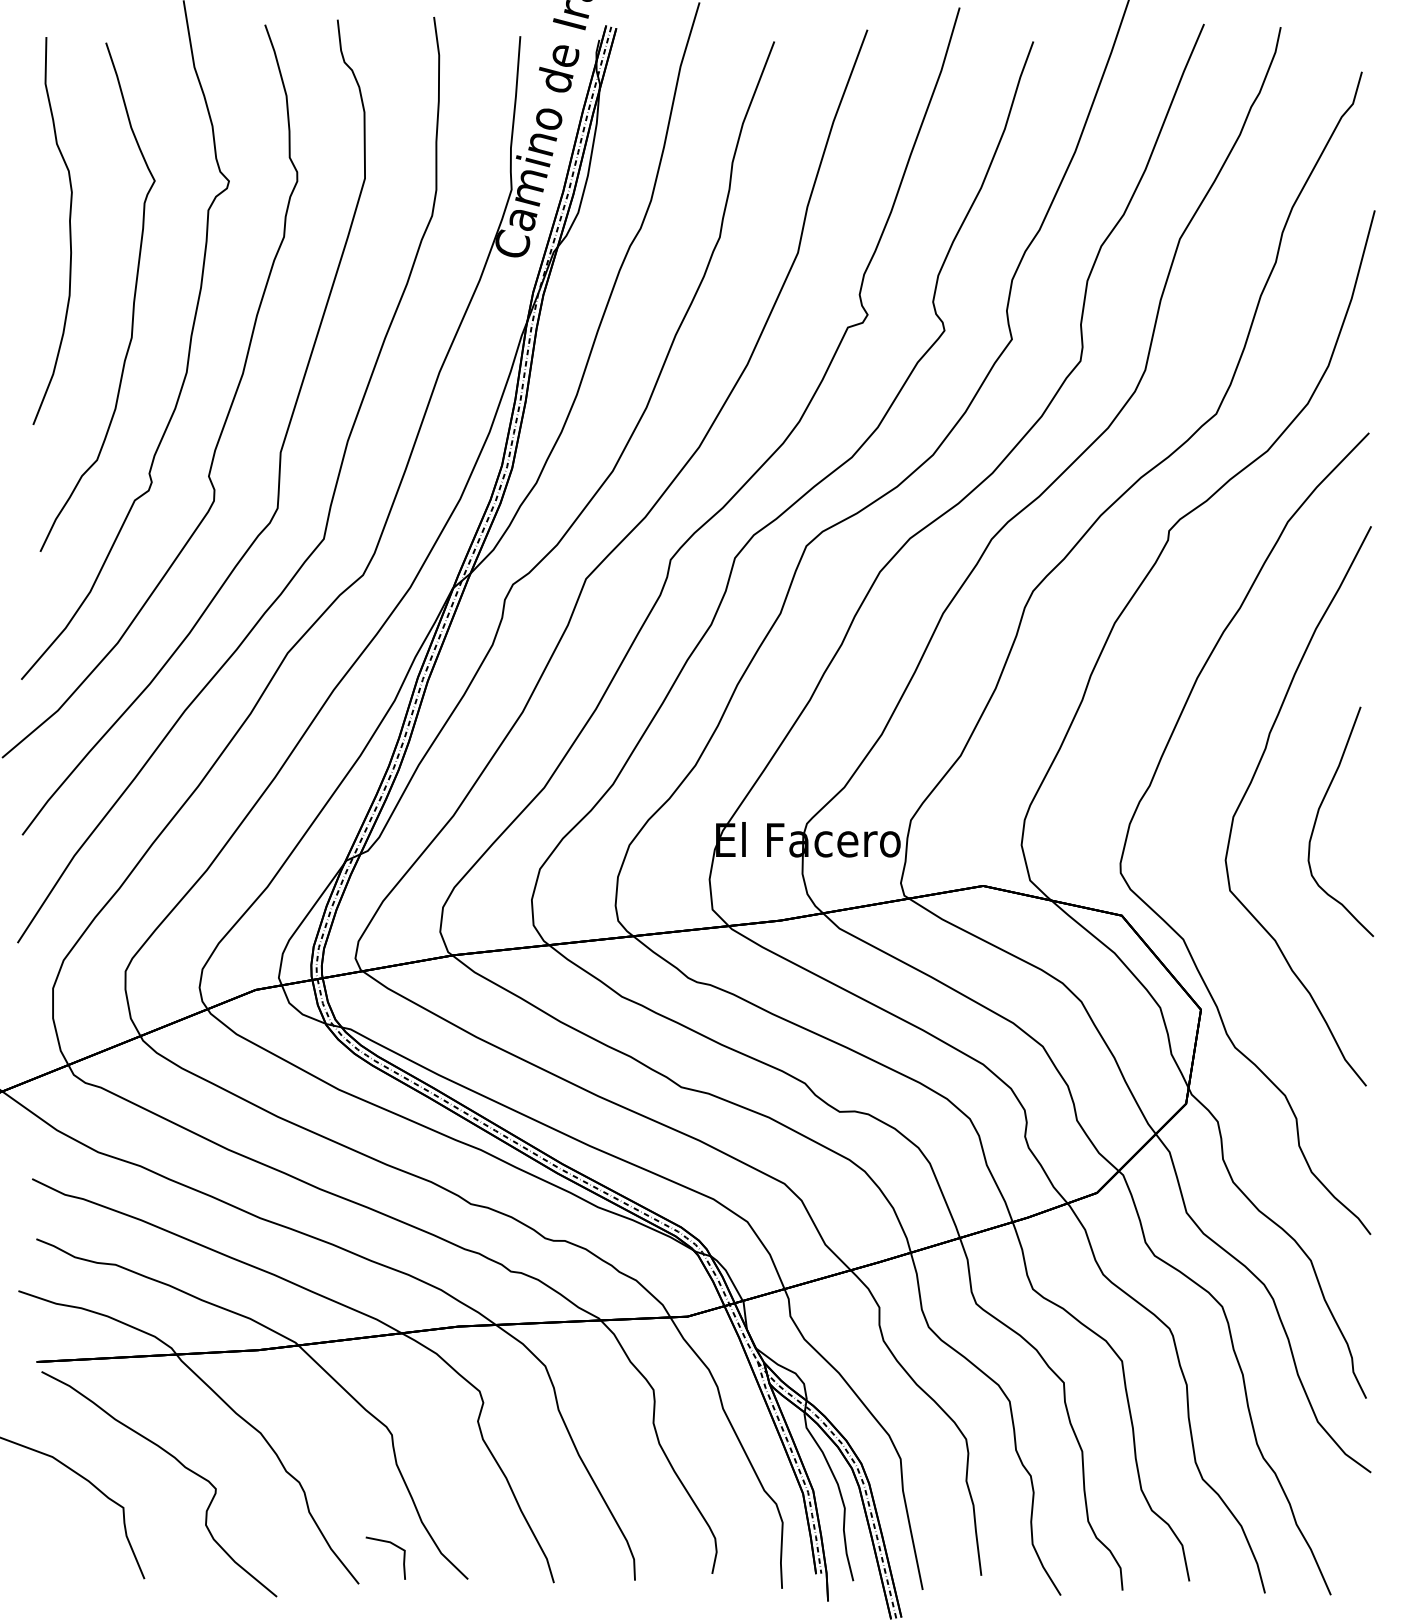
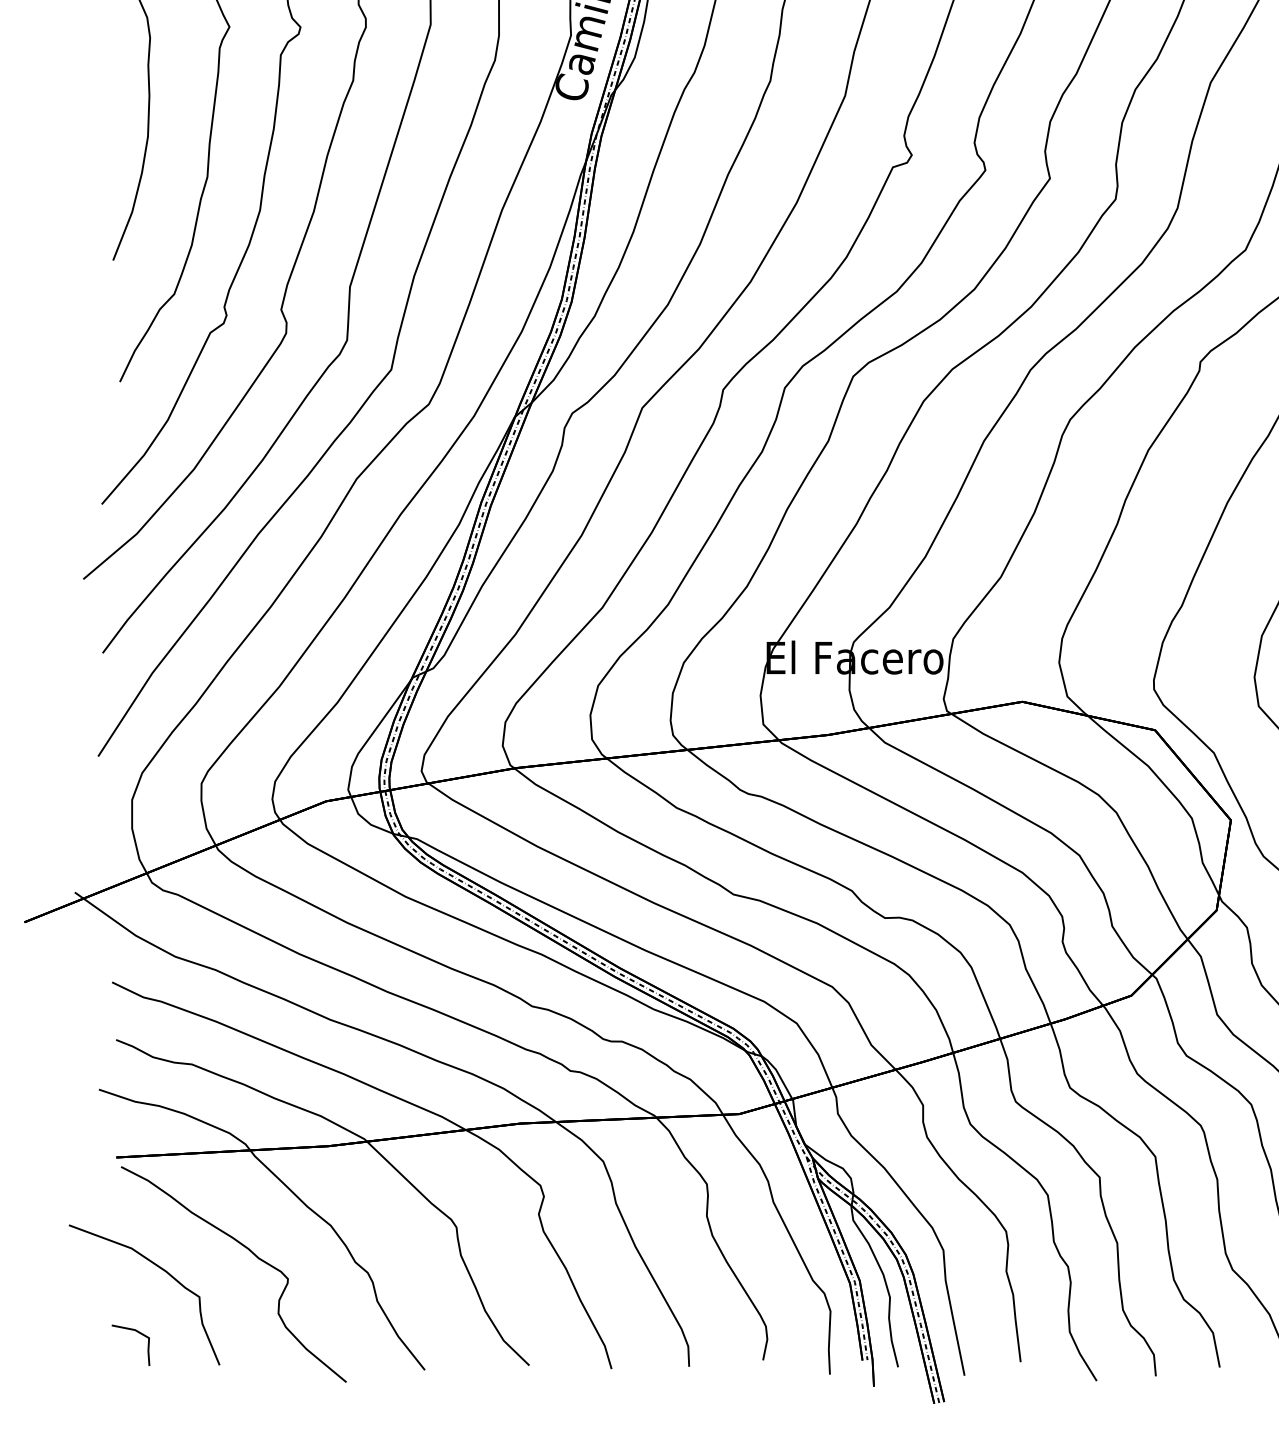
line: (391, 1544) -> (136, 1332), moved

